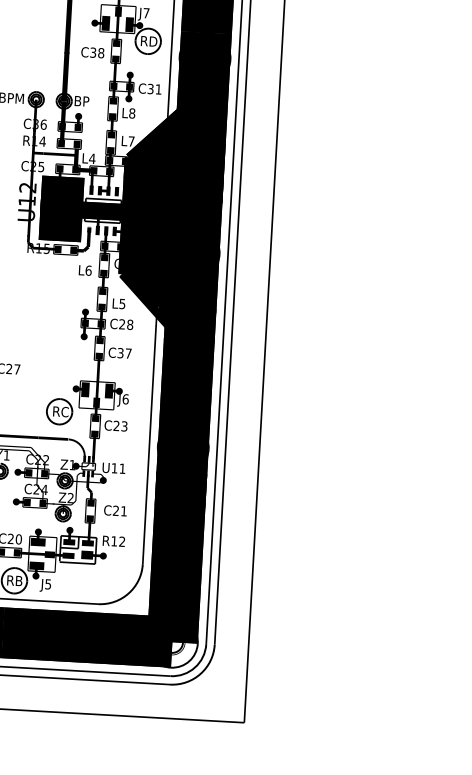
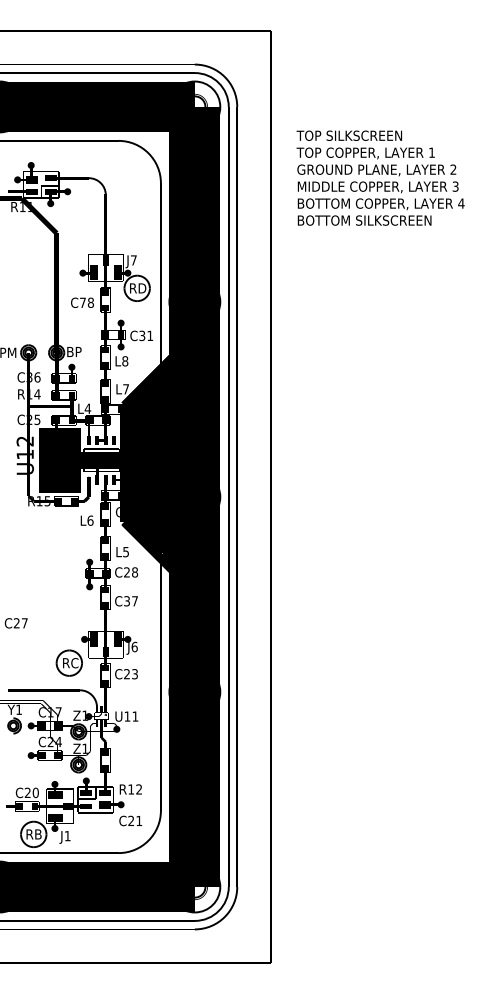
text: (92, 52) -> (82, 302), C38 -> C78
text: (42, 460) -> (54, 712), C22 -> C17
text: (69, 497) -> (84, 748), Z2 -> Z1
text: (115, 510) -> (130, 820), moved
text: (48, 584) -> (67, 836), J5 -> J1

